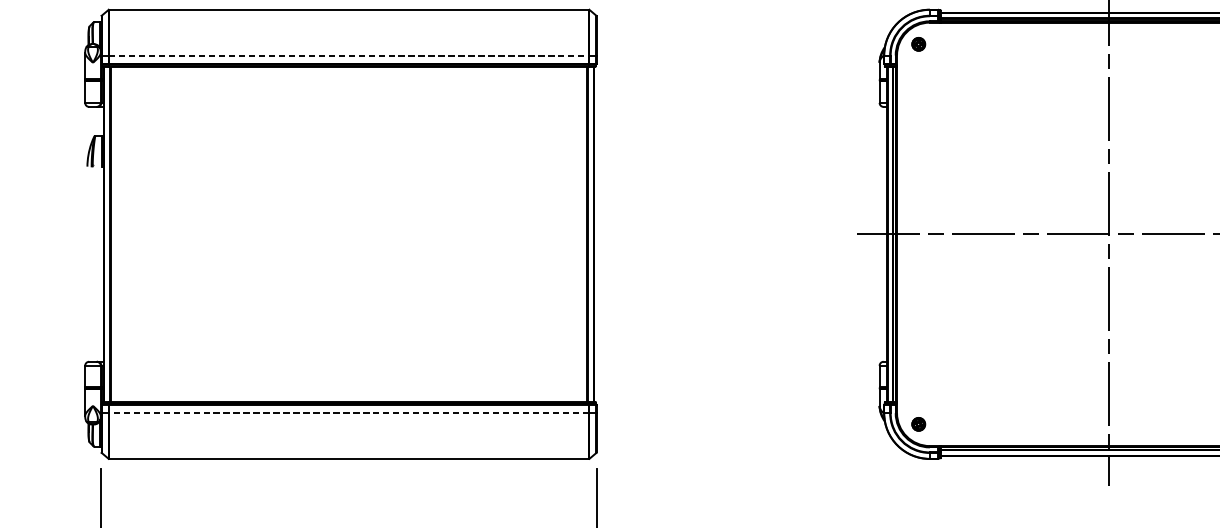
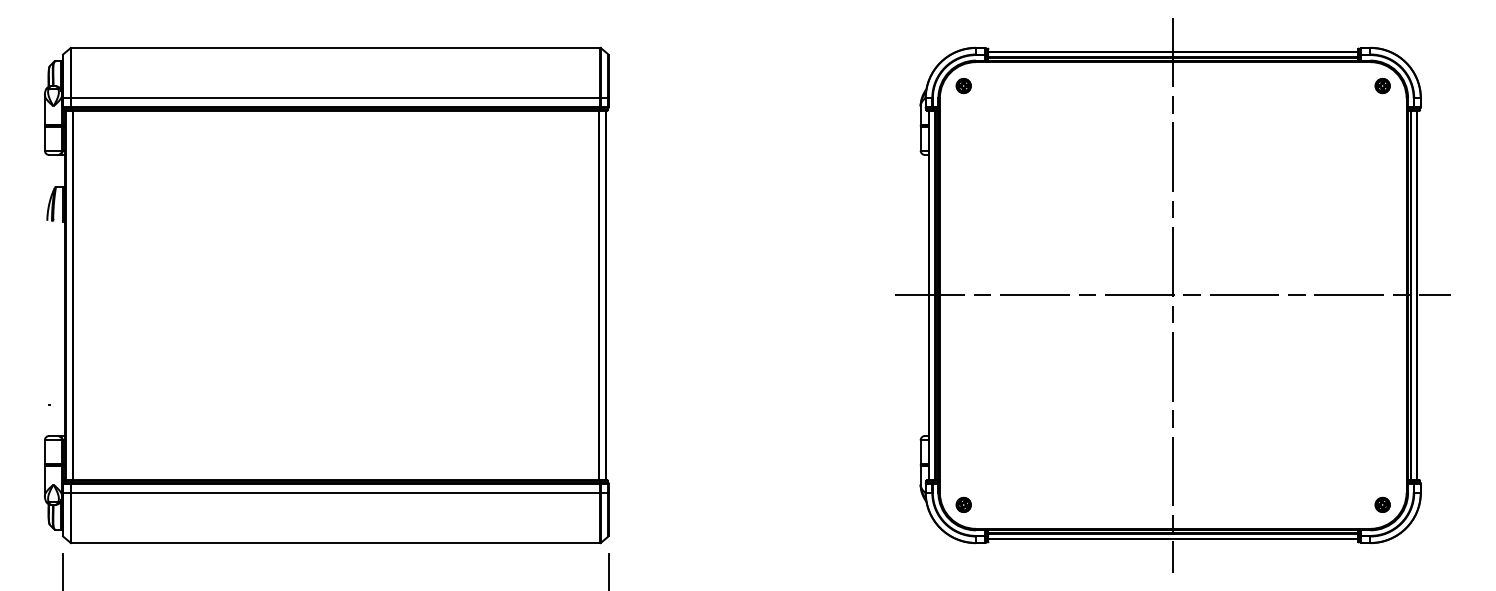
line: (348, 55) -> (335, 98), dashed -> solid
line: (348, 413) -> (335, 492), dashed -> solid

